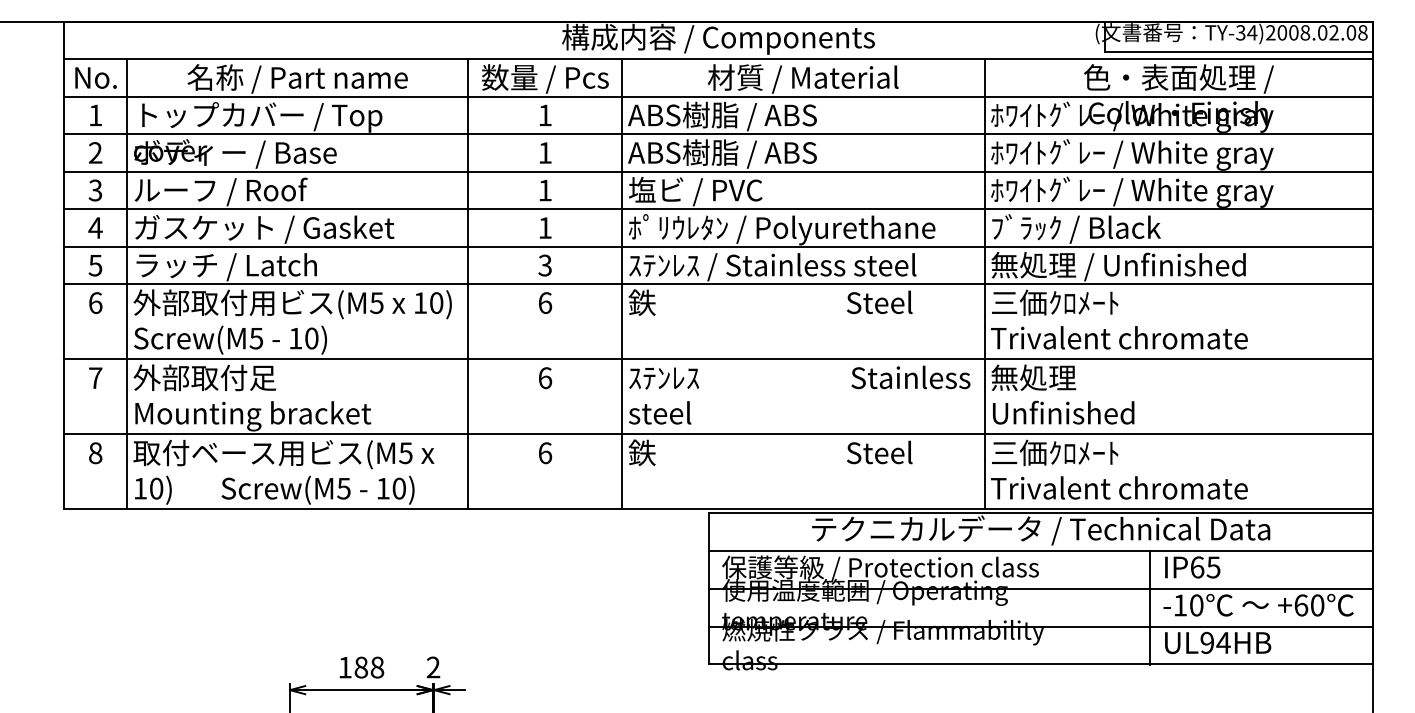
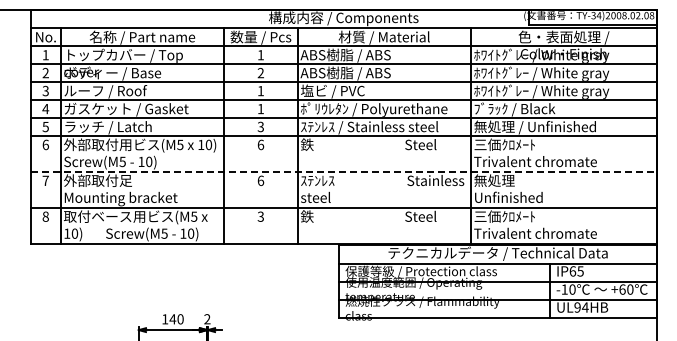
text: (544, 151) -> (260, 72), 1 -> 2
line: (717, 358) -> (343, 171), solid -> dashed
text: (544, 452) -> (260, 216), 6 -> 3
text: (368, 667) -> (176, 319), 188 -> 140

